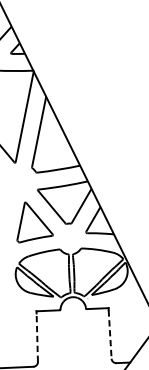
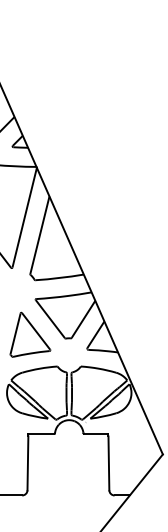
line: (109, 334) -> (108, 463), dashed -> solid
line: (36, 337) -> (27, 463), dashed -> solid

